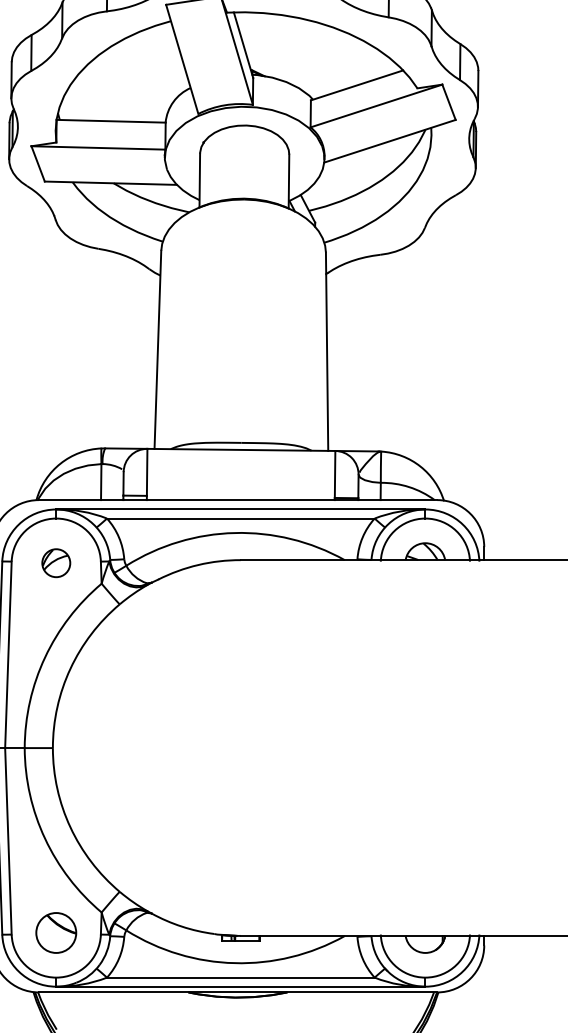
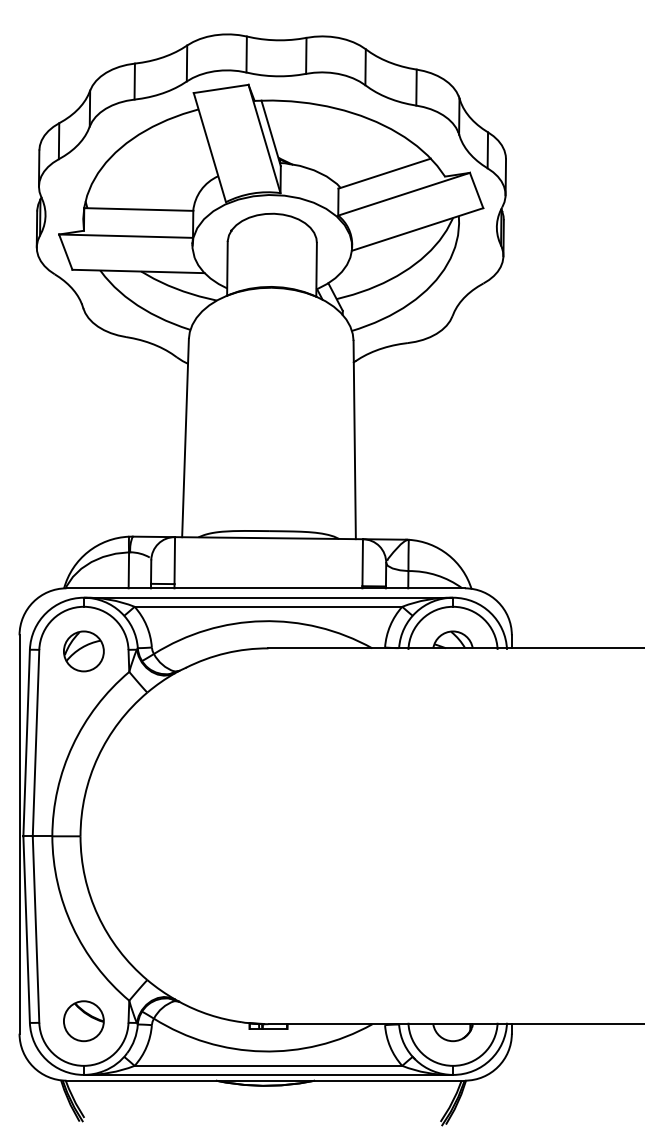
part: (55, 563) -> (83, 651), size x1.43

